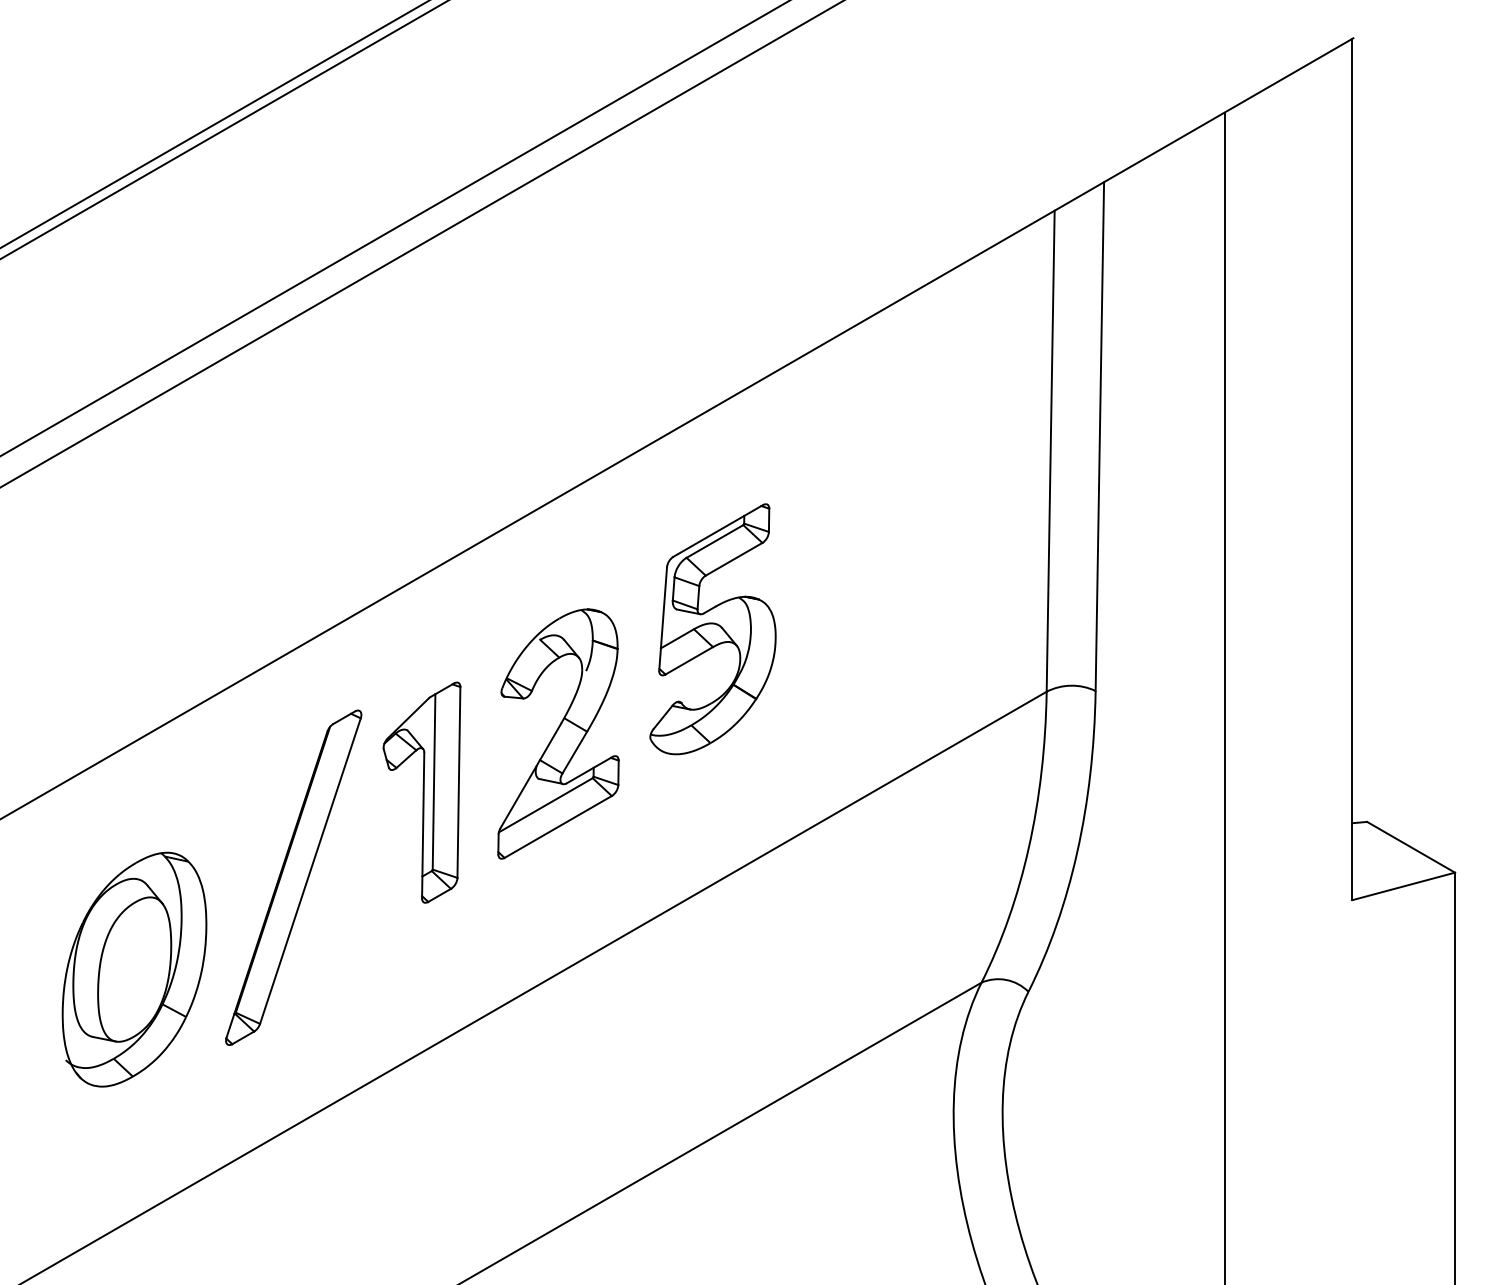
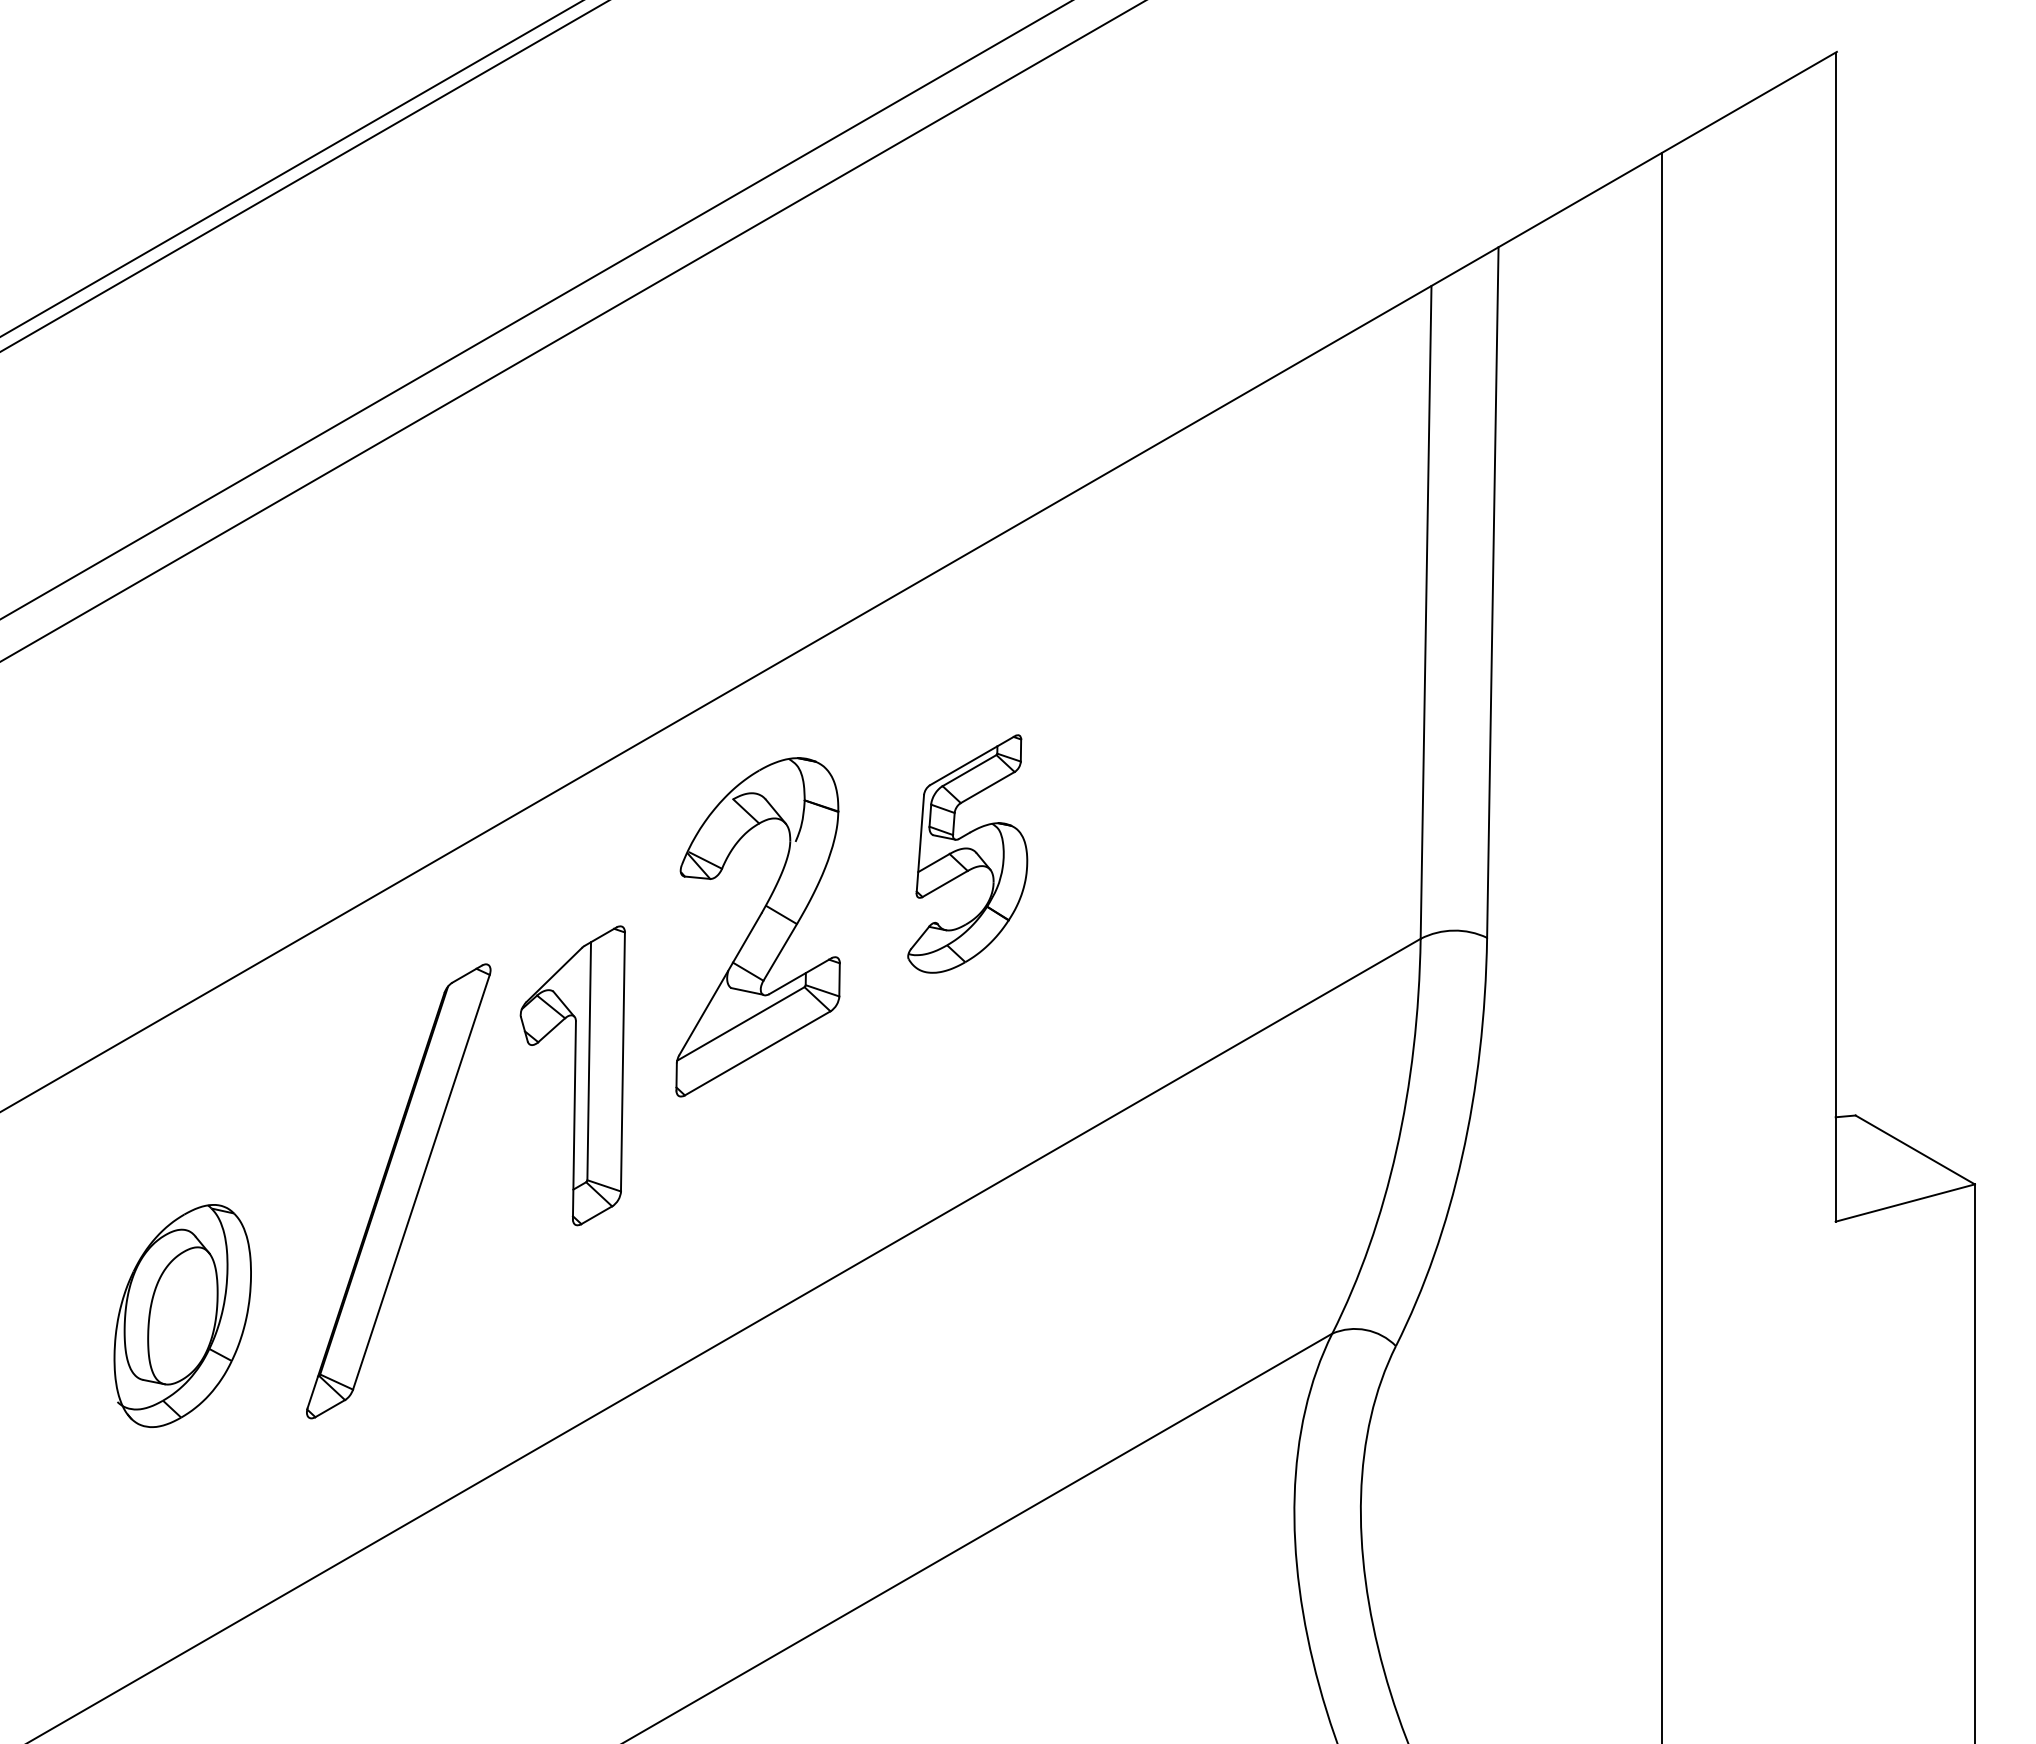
part: (712, 628) -> (967, 853), size x0.7
part: (558, 734) -> (757, 927), moved
part: (134, 969) -> (182, 1315), size x0.7

